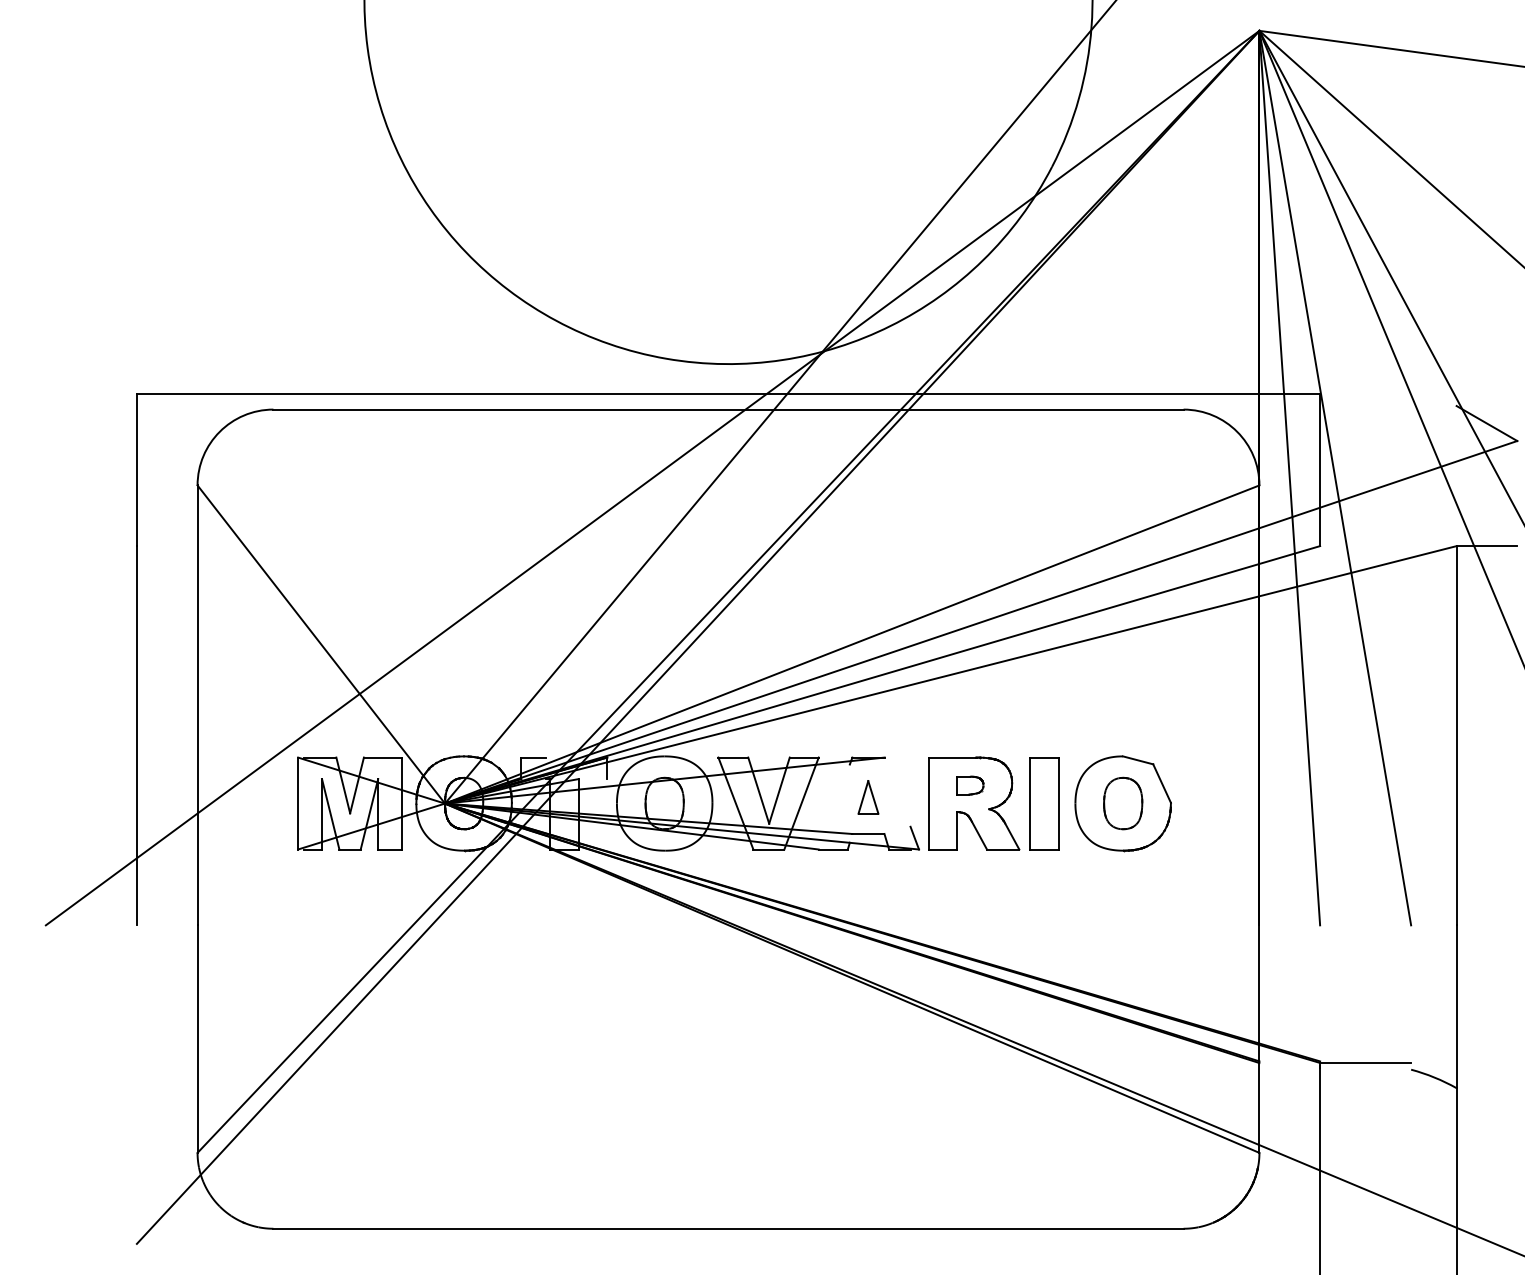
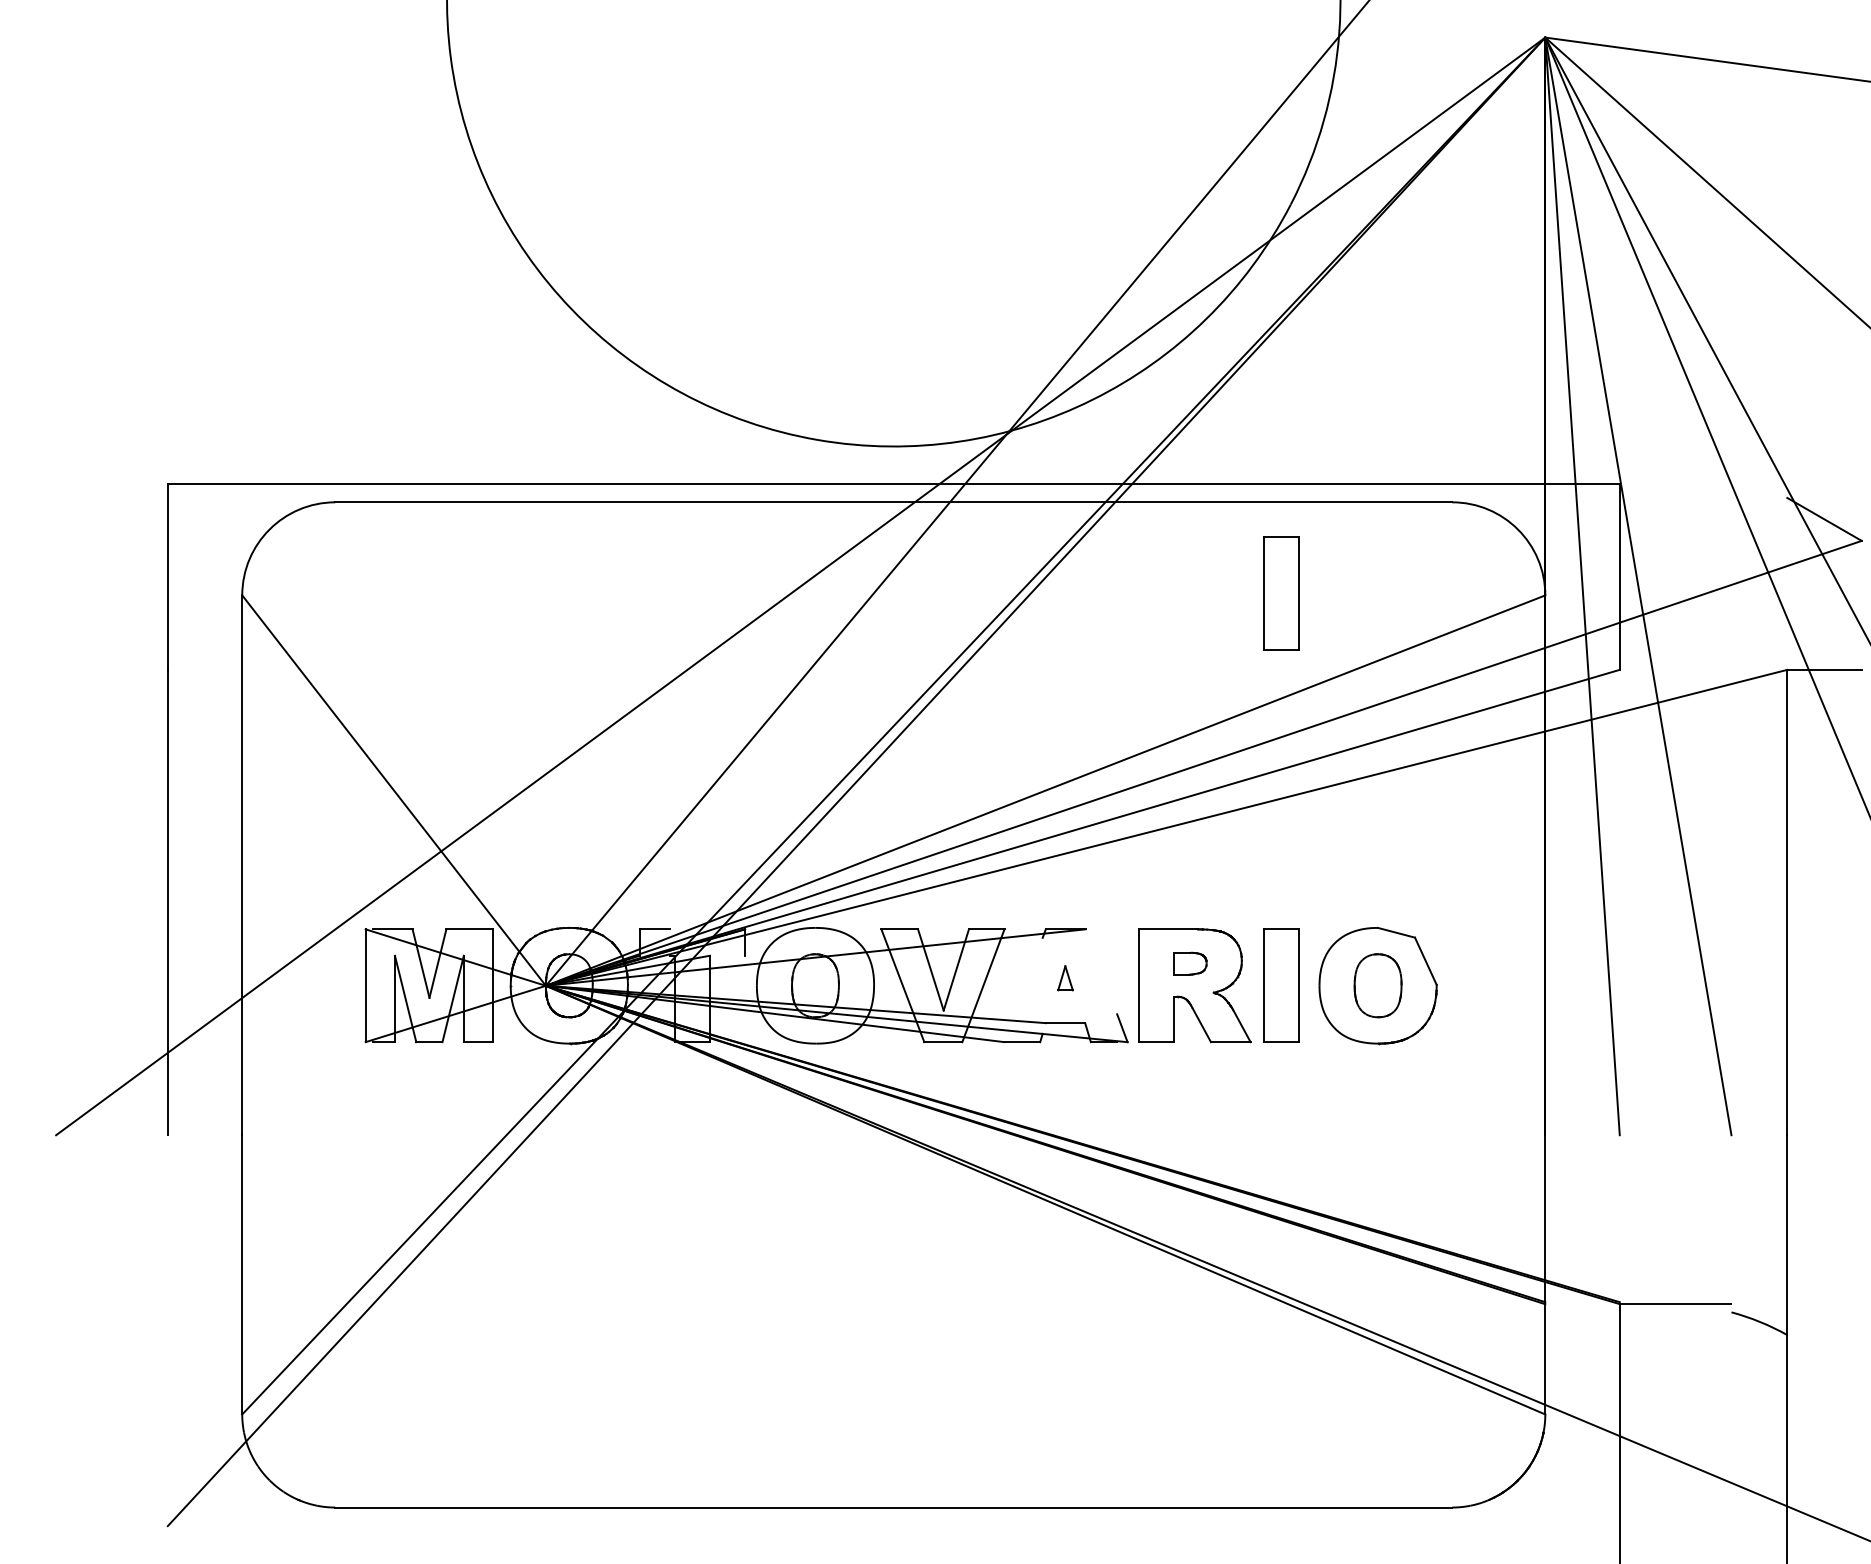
part: (1044, 483) -> (1281, 593), added
part: (868, 797) -> (1065, 978), size x0.6

